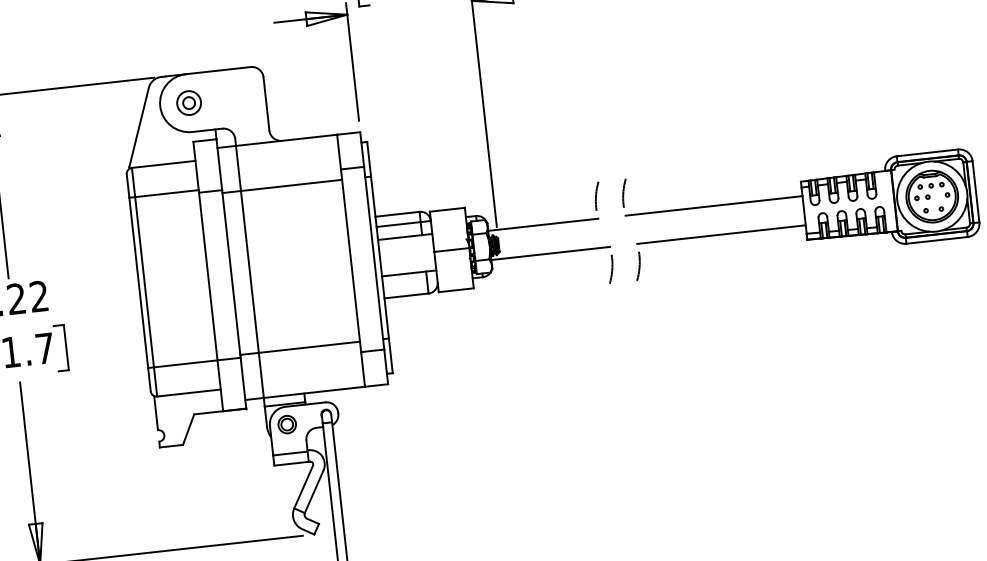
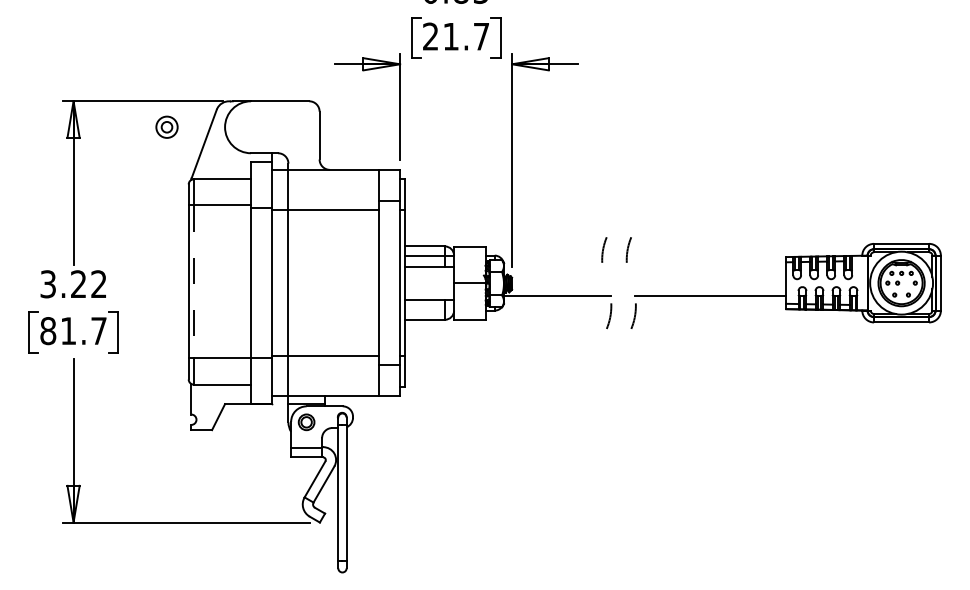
part: (188, 102) -> (166, 126), moved
line: (713, 206) -> (706, 270), removed
line: (543, 225) -> (553, 270), removed
line: (144, 282) -> (193, 282), solid -> dashed

